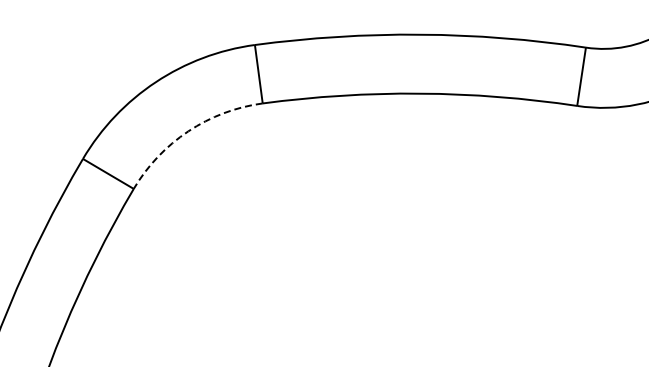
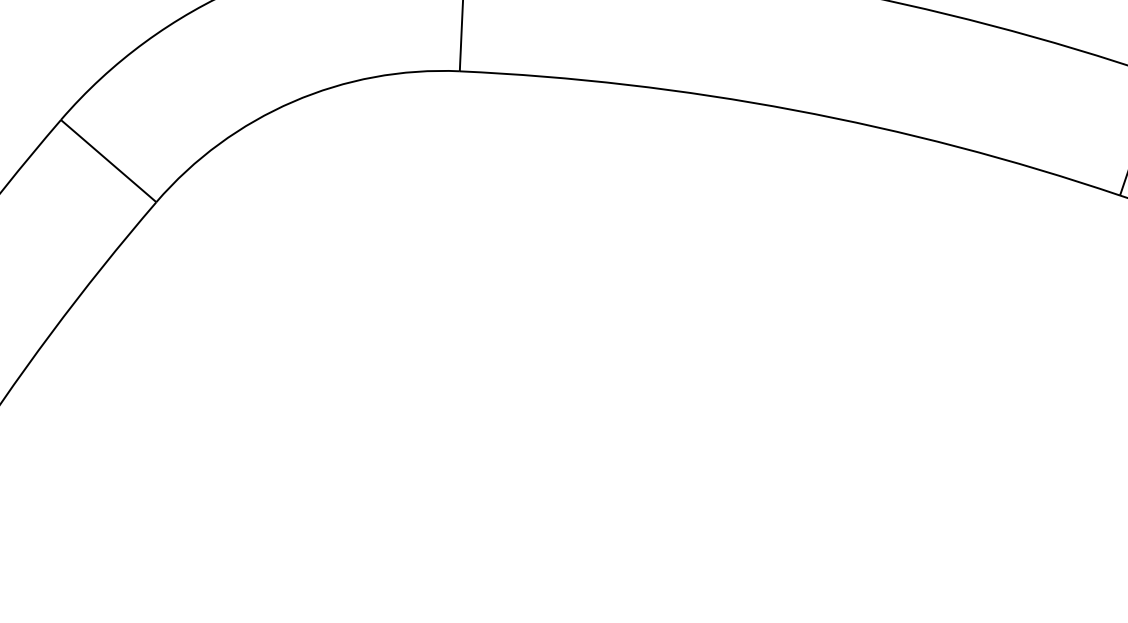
arc: (188, 131) -> (293, 102), dashed -> solid

